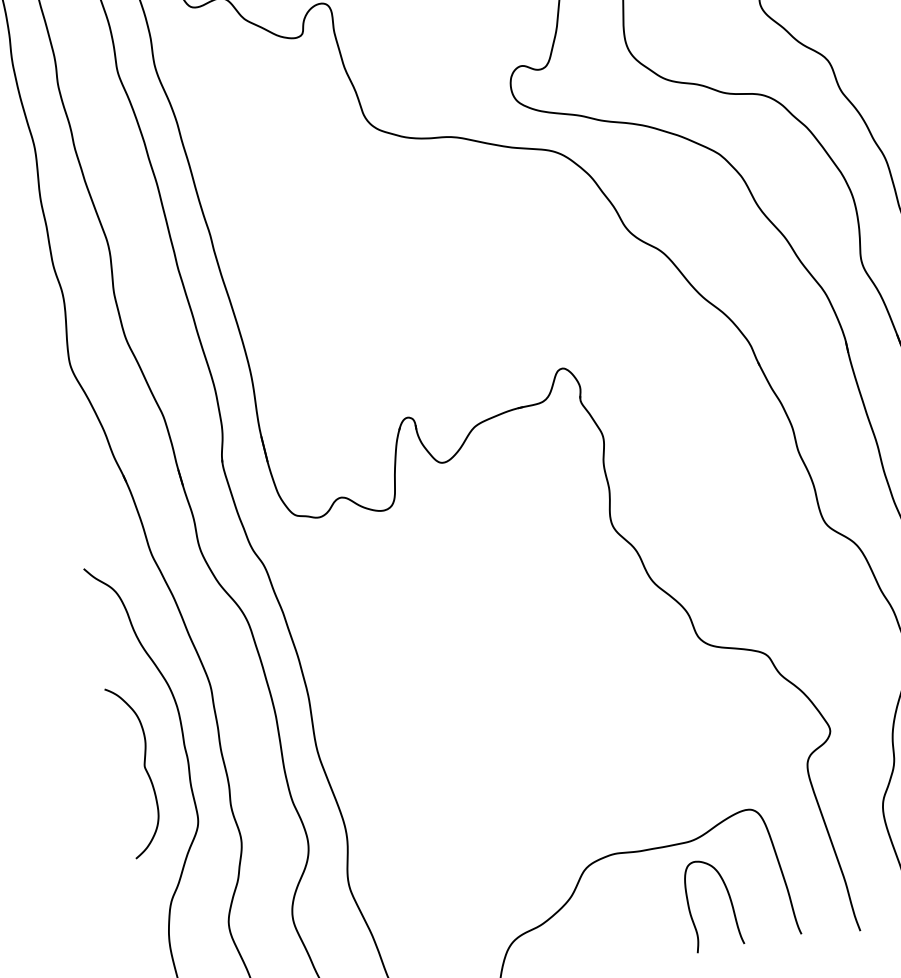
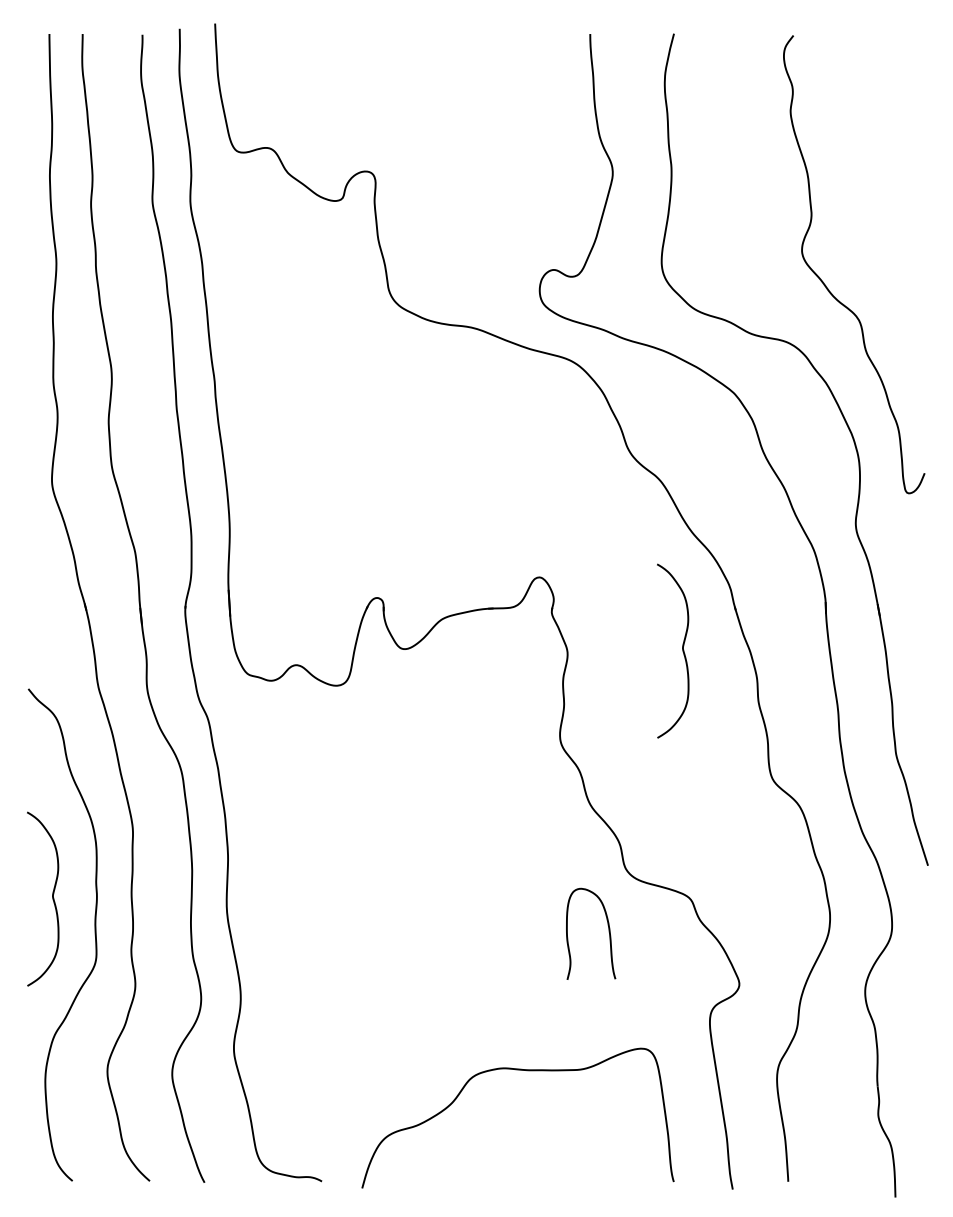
curve: (714, 414) -> (682, 650), added
curve: (729, 899) -> (608, 932), moved

